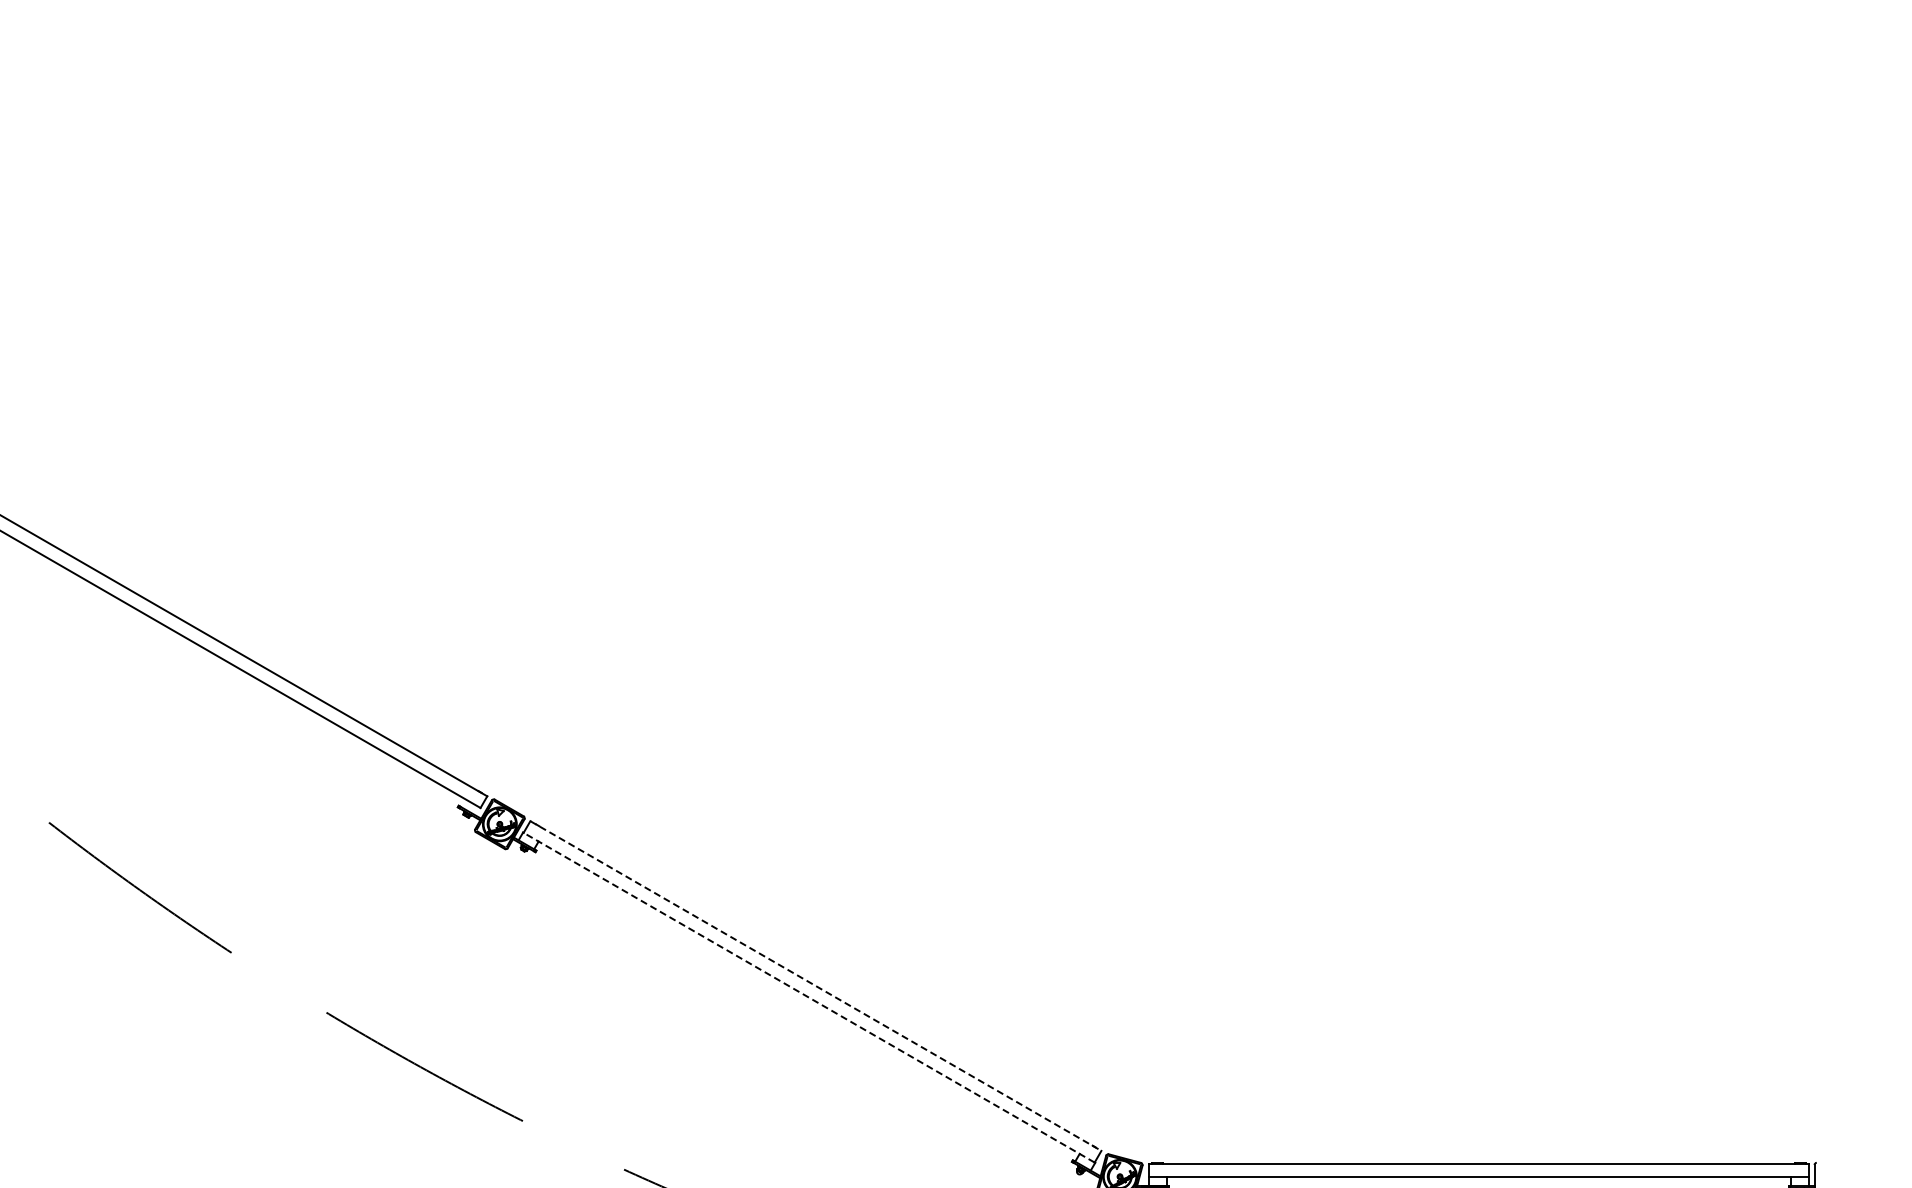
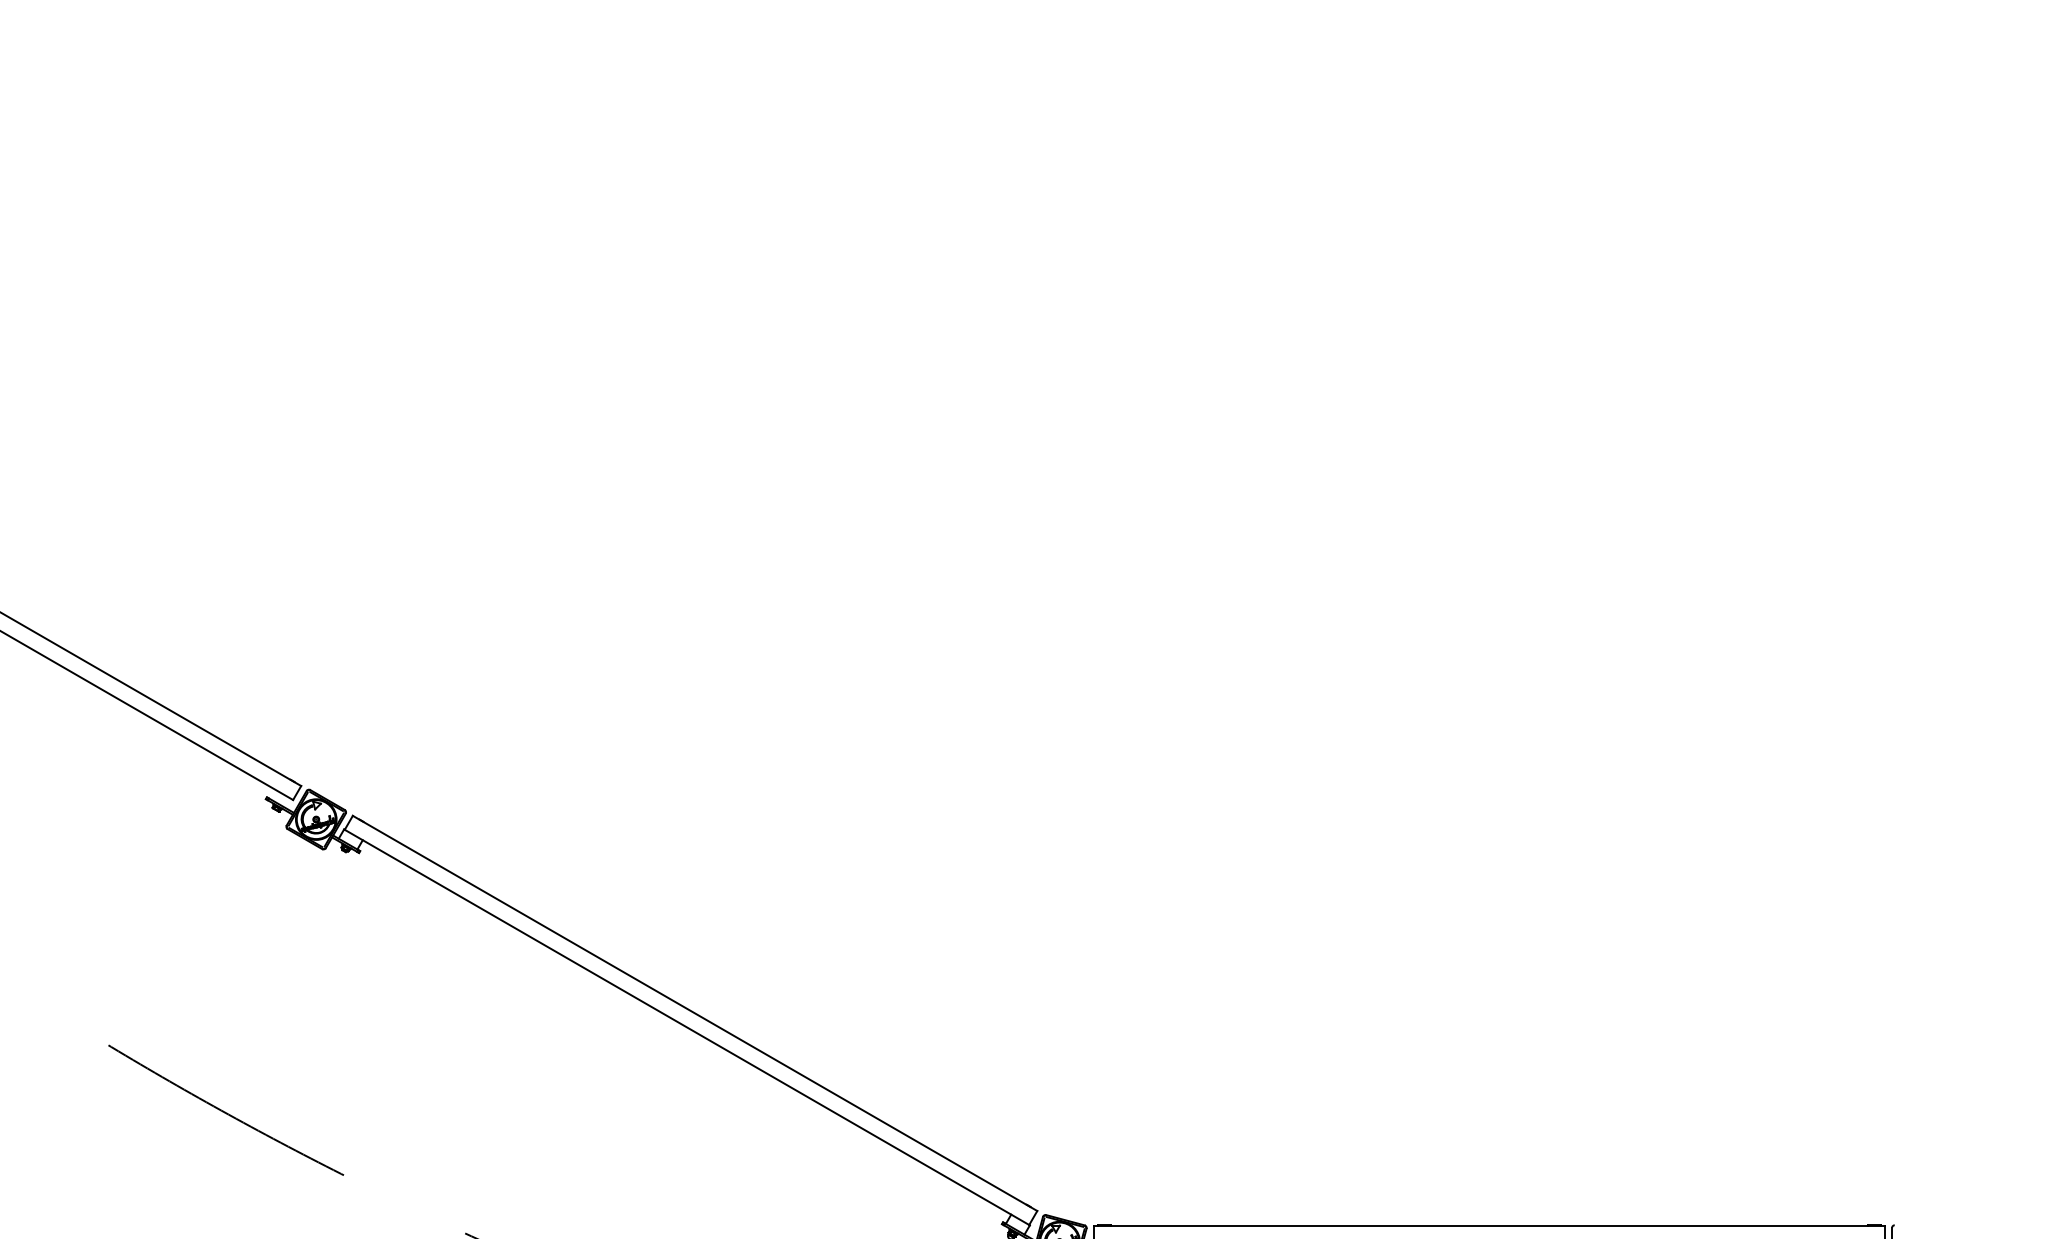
line: (815, 986) -> (694, 1013), dashed -> solid
line: (809, 997) -> (687, 1027), dashed -> solid

